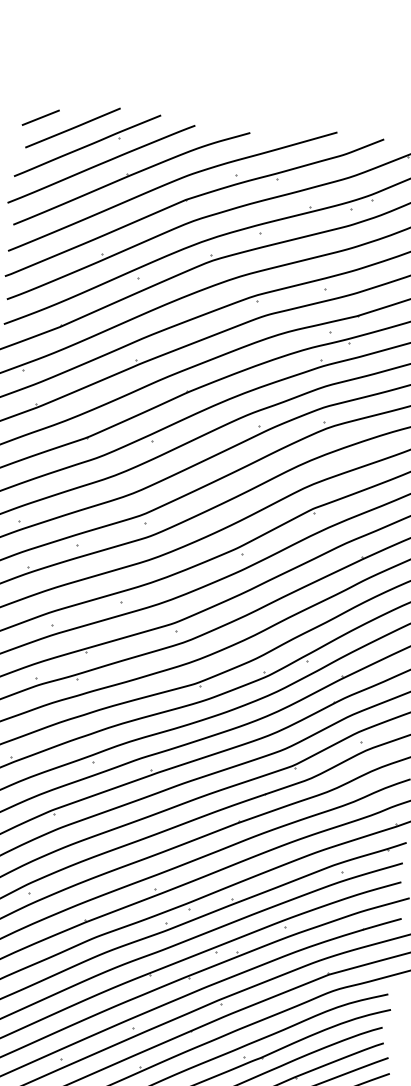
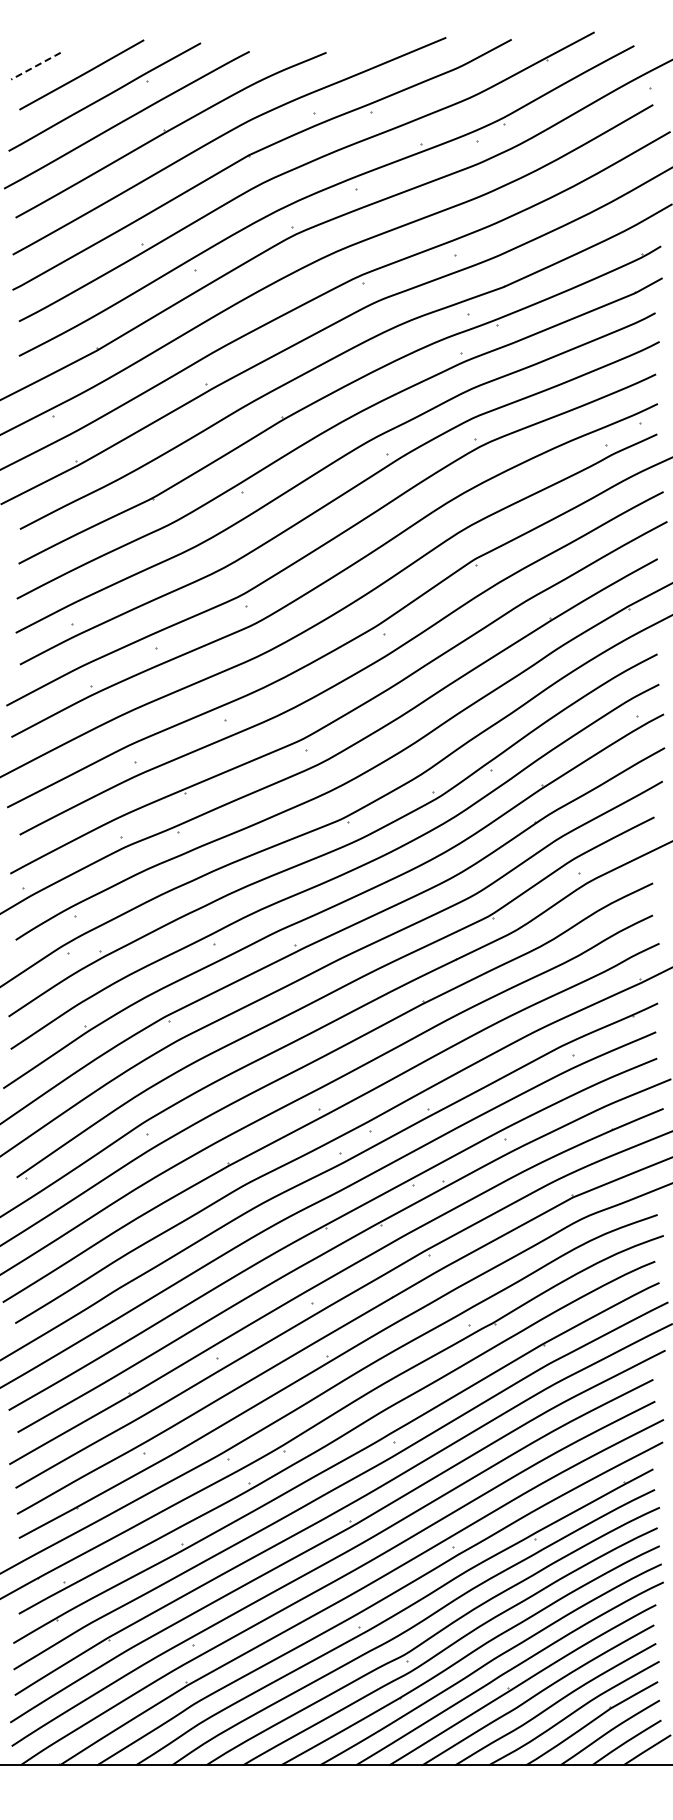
line: (40, 117) -> (35, 66), solid -> dashed

